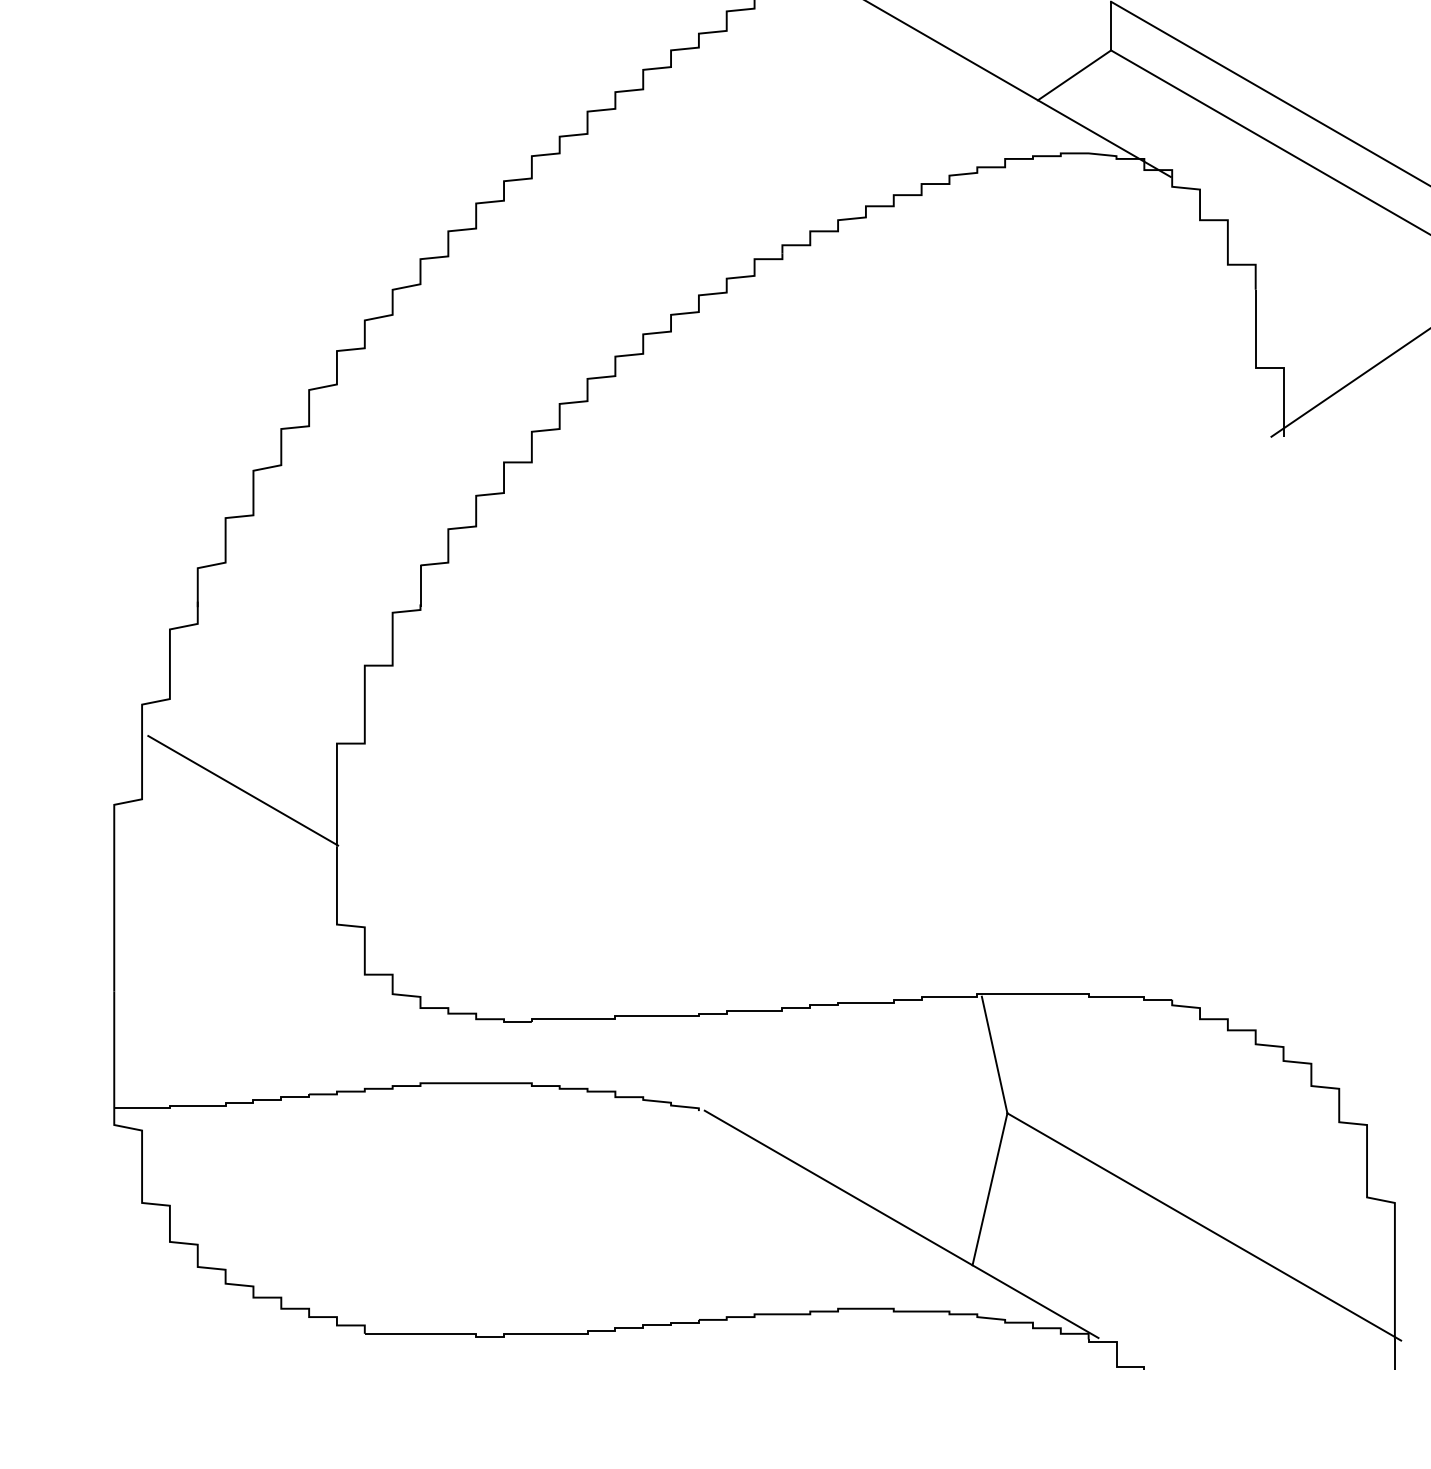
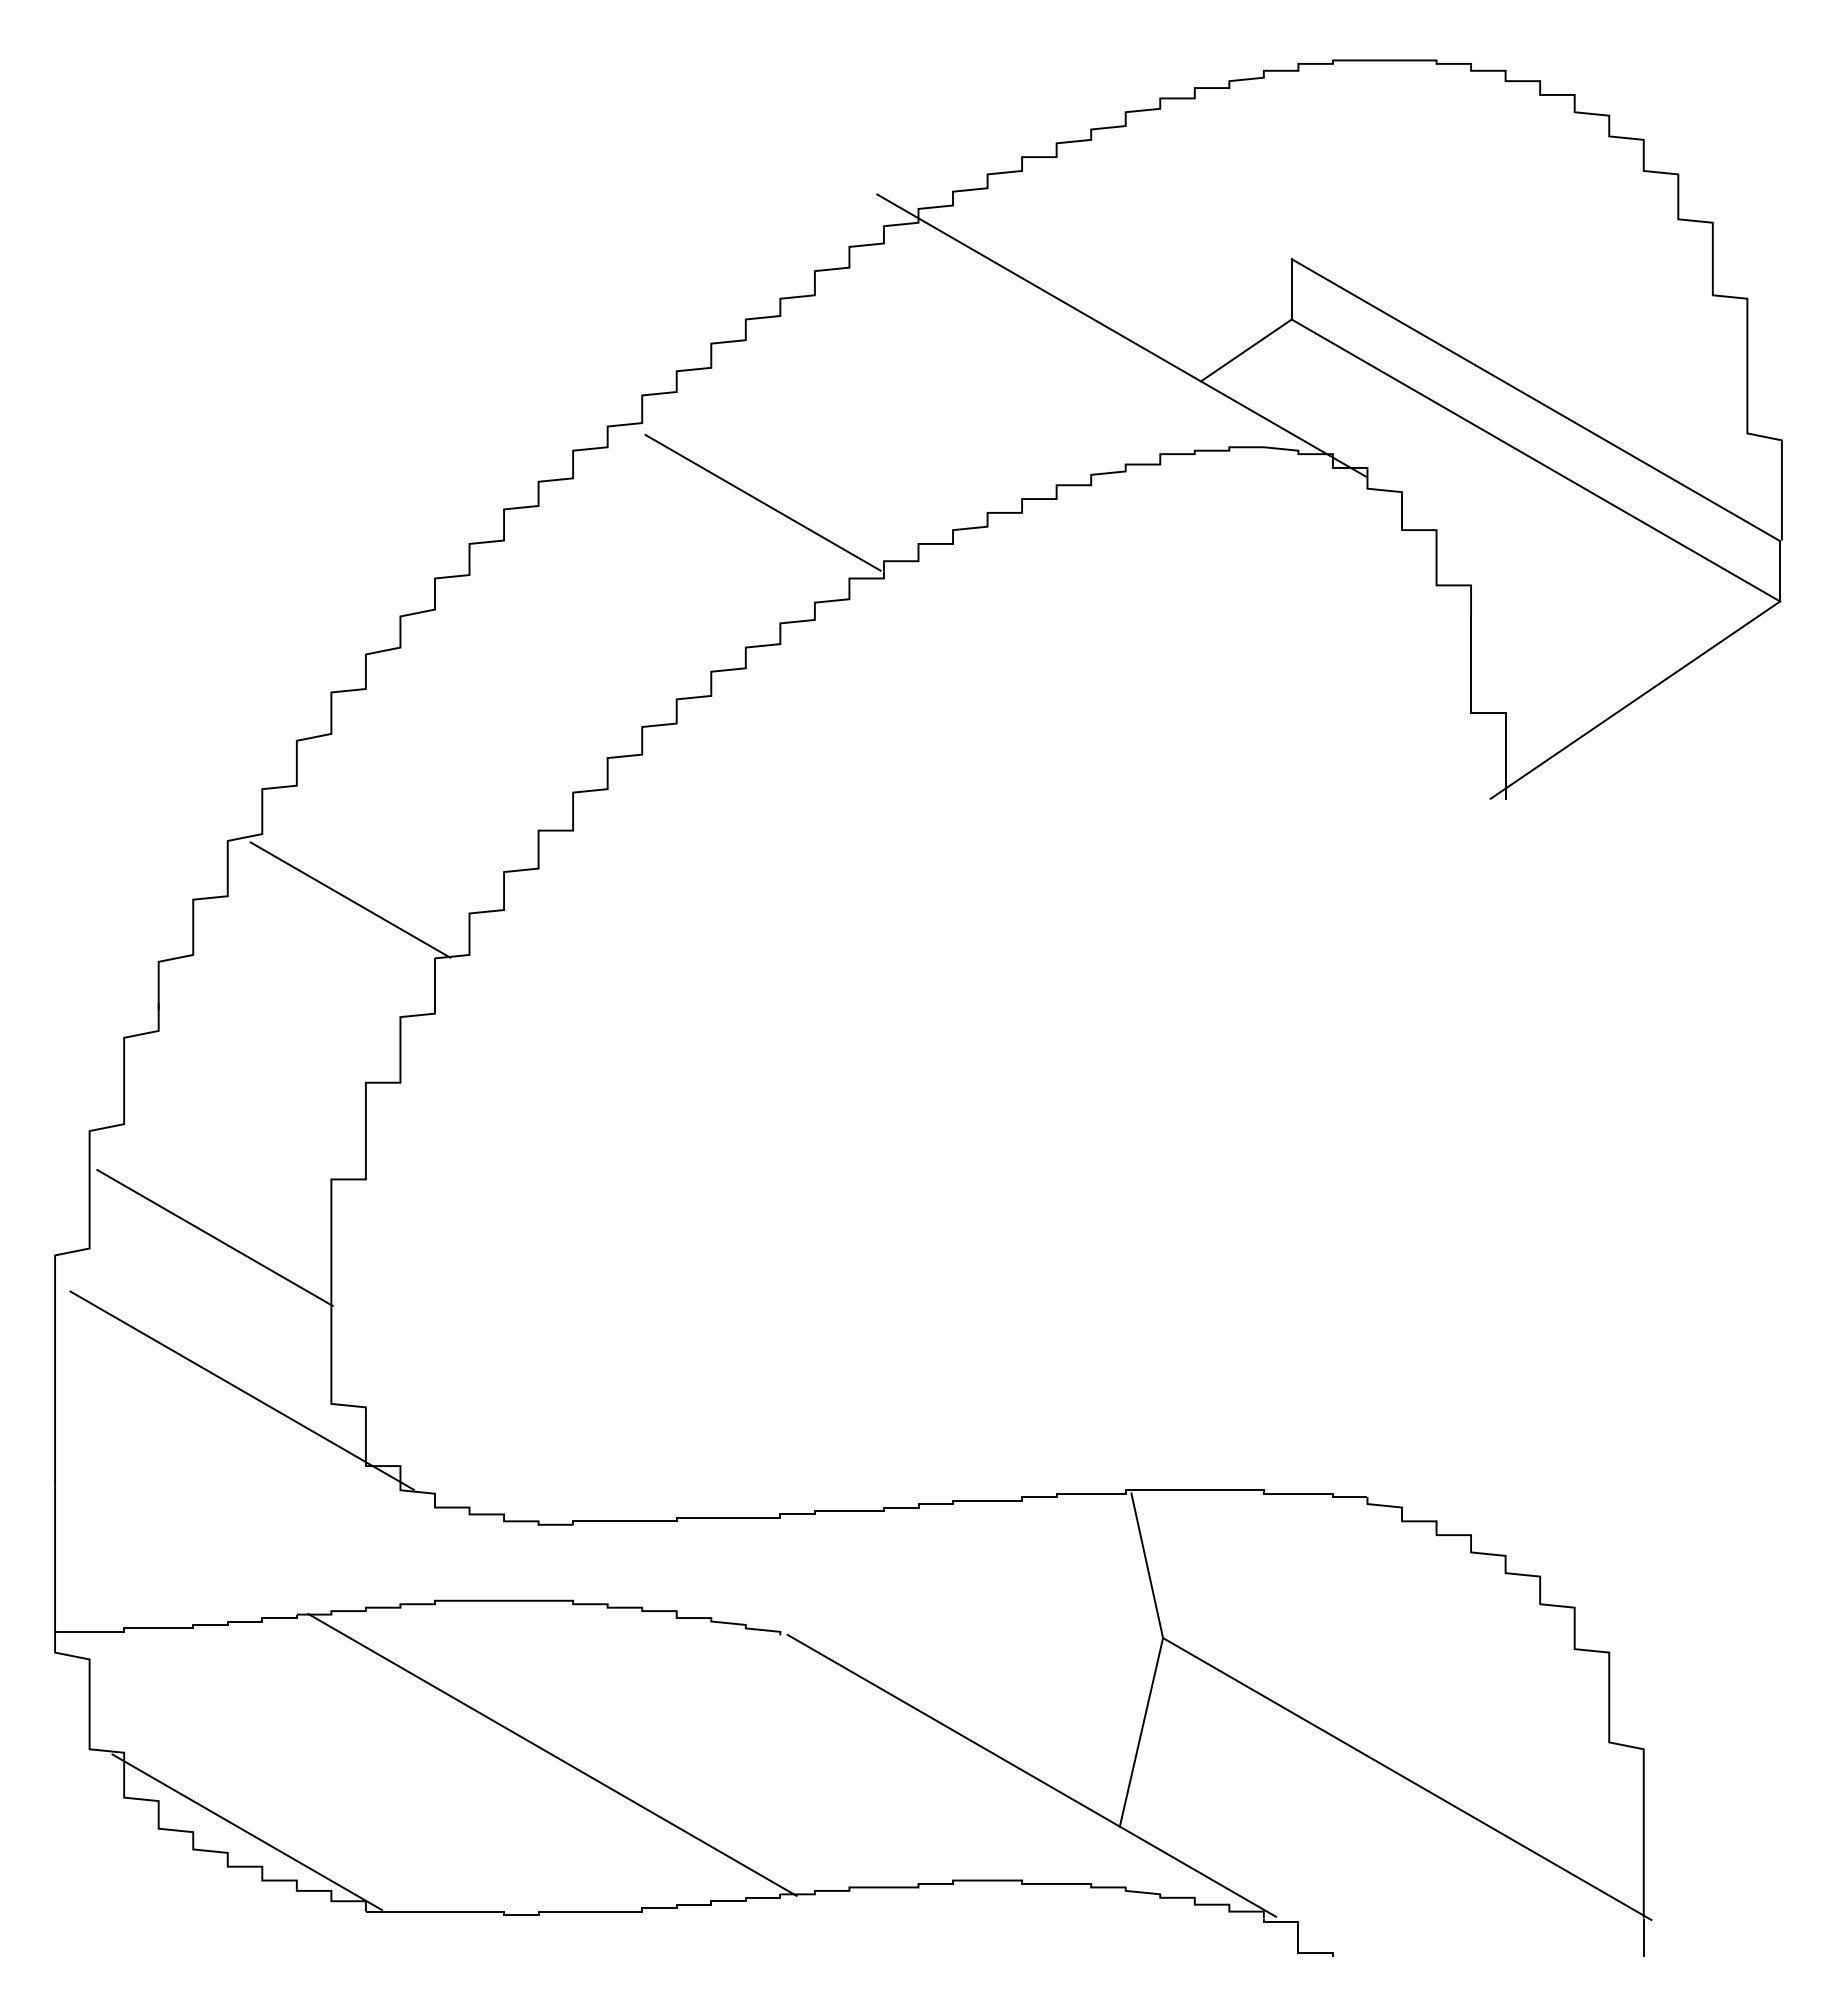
line: (684, 197) -> (762, 502), added
line: (352, 517) -> (350, 899), added
line: (264, 913) -> (241, 1390), added
line: (515, 1207) -> (552, 1754), added
line: (269, 1270) -> (247, 1832), added

